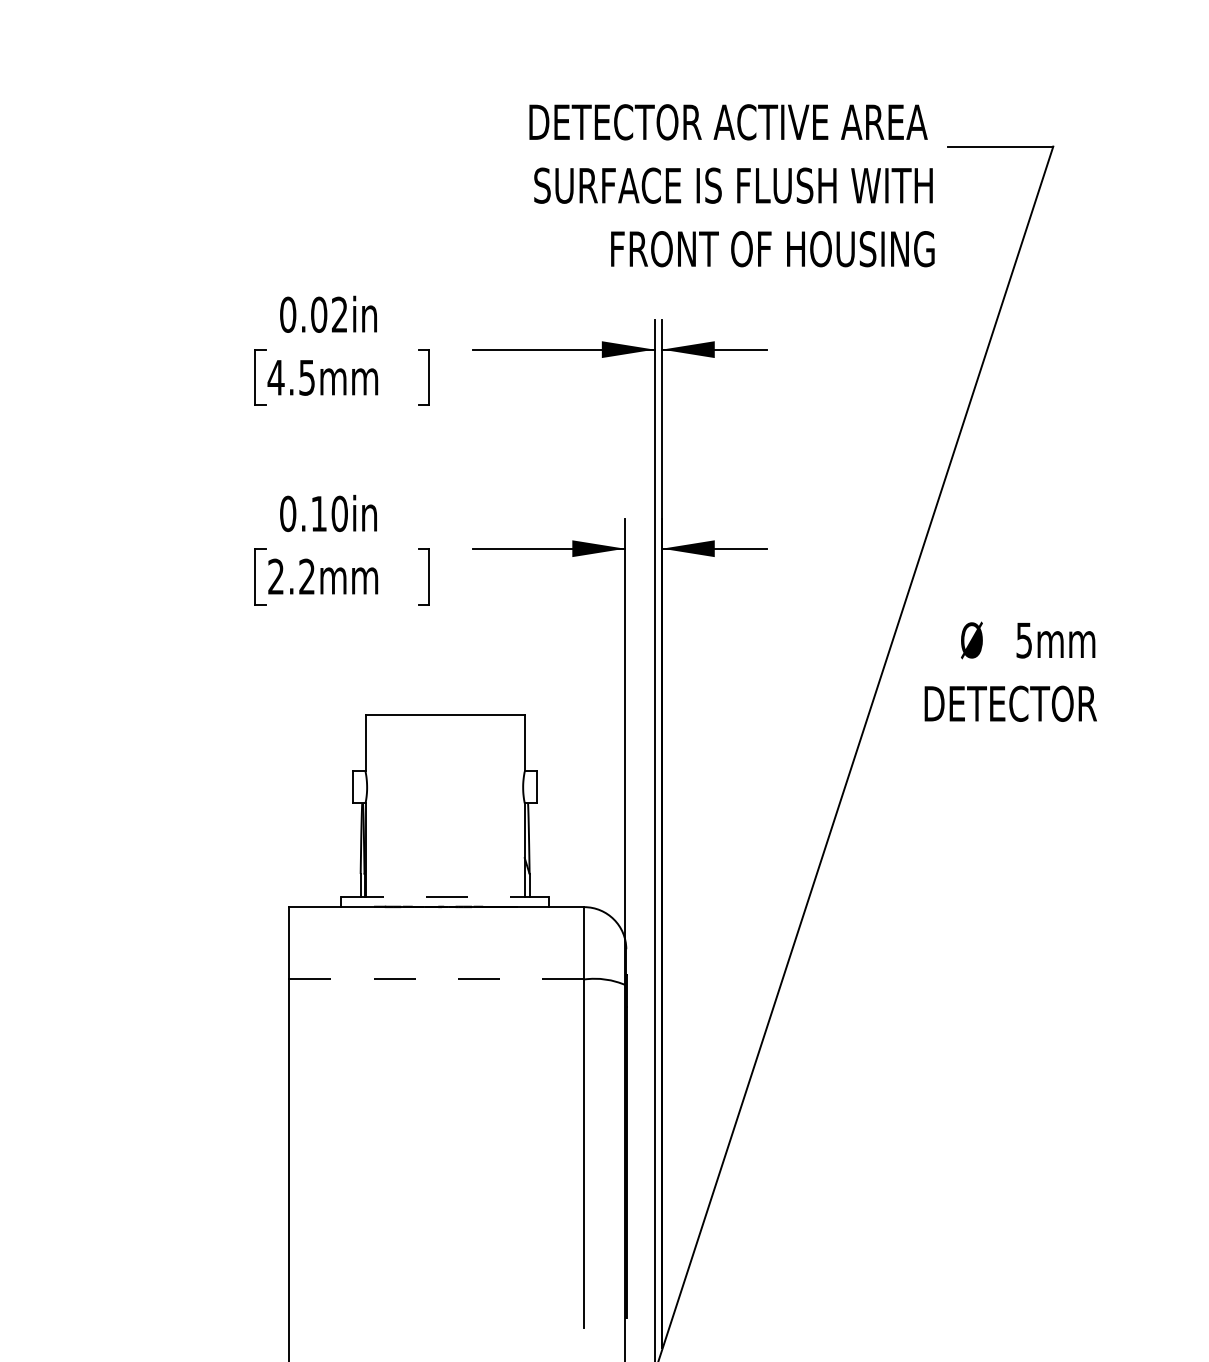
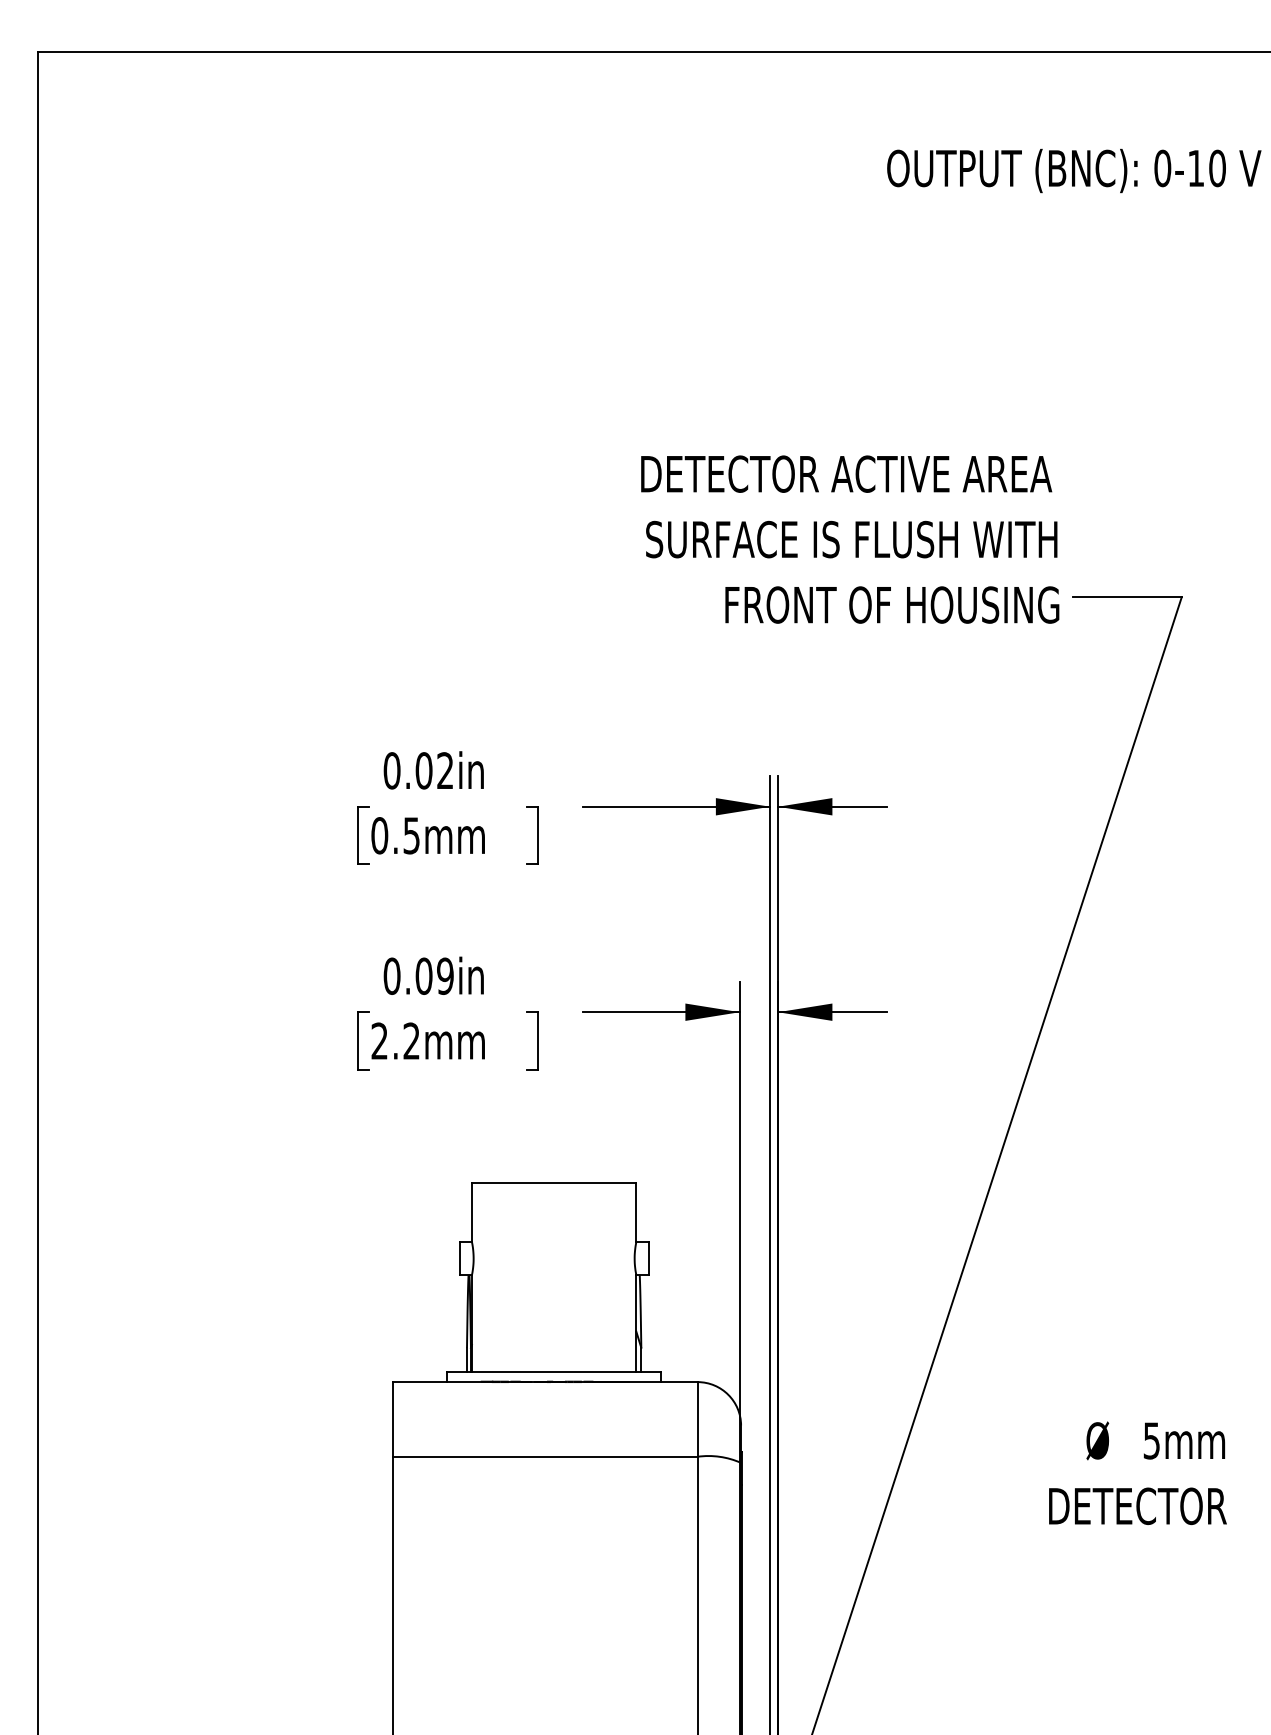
text: (732, 185) -> (850, 539), moved
text: (275, 377) -> (379, 835), 4.5mm -> 0.5mm
text: (329, 513) -> (434, 975), 0.10in -> 0.09in
text: (1010, 672) -> (1137, 1473), moved
line: (445, 896) -> (554, 1371), dashed -> solid
line: (435, 979) -> (544, 1456), dashed -> solid

